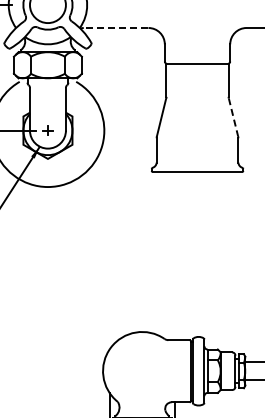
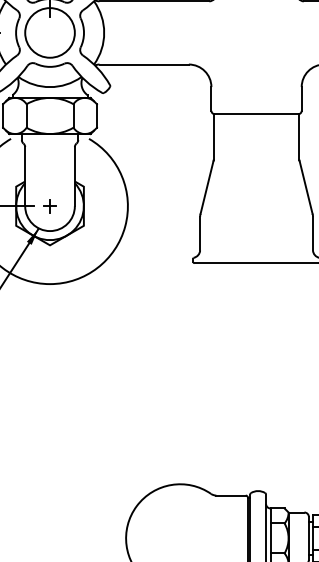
line: (115, 28) -> (143, 65), dashed -> solid
line: (233, 117) -> (306, 188), dashed -> solid

